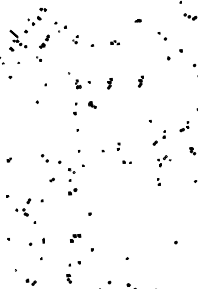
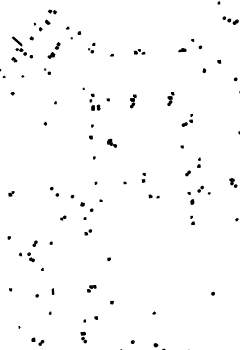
part: (138, 20) -> (182, 50), moved
part: (77, 83) -> (94, 101), size x1.67
part: (91, 104) -> (111, 142), moved
part: (183, 126) -> (186, 120), moved
part: (163, 160) -> (198, 194), size x1.43
part: (71, 170) -> (86, 206), size x1.67
part: (72, 192) -> (88, 232), size x0.62
part: (75, 238) -> (91, 288), size x0.62

